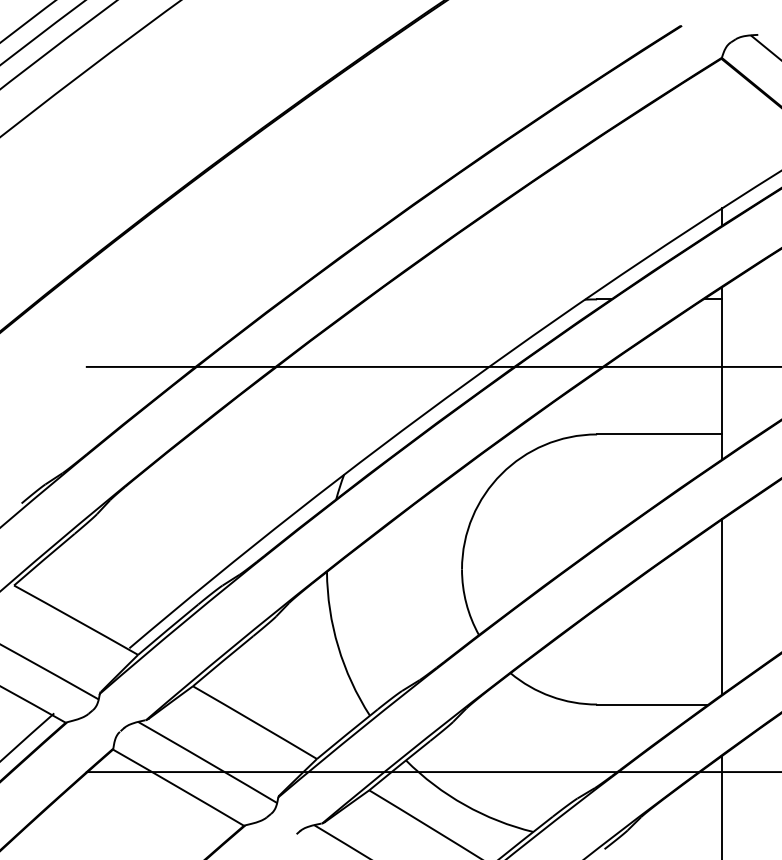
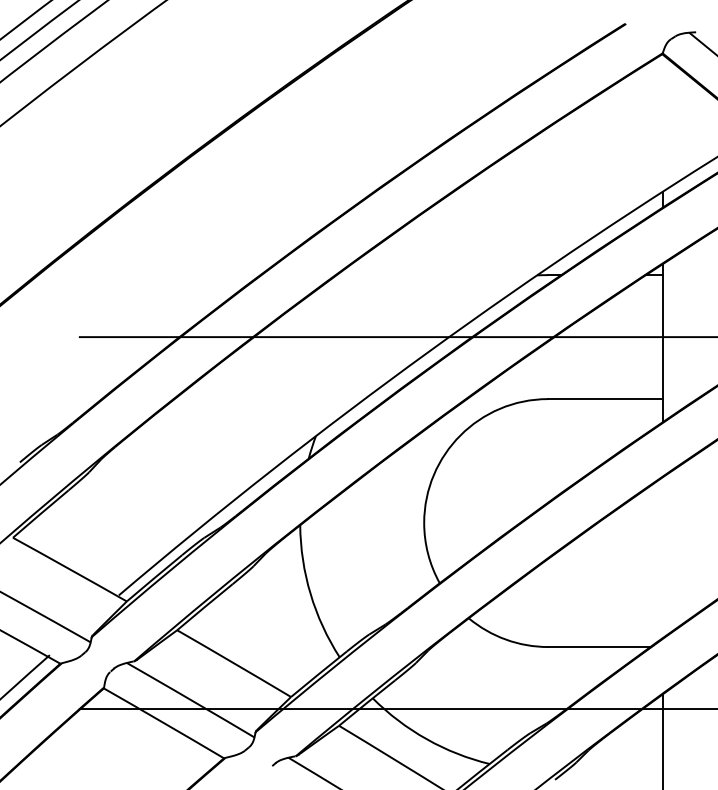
line: (722, 606) -> (663, 557), removed

